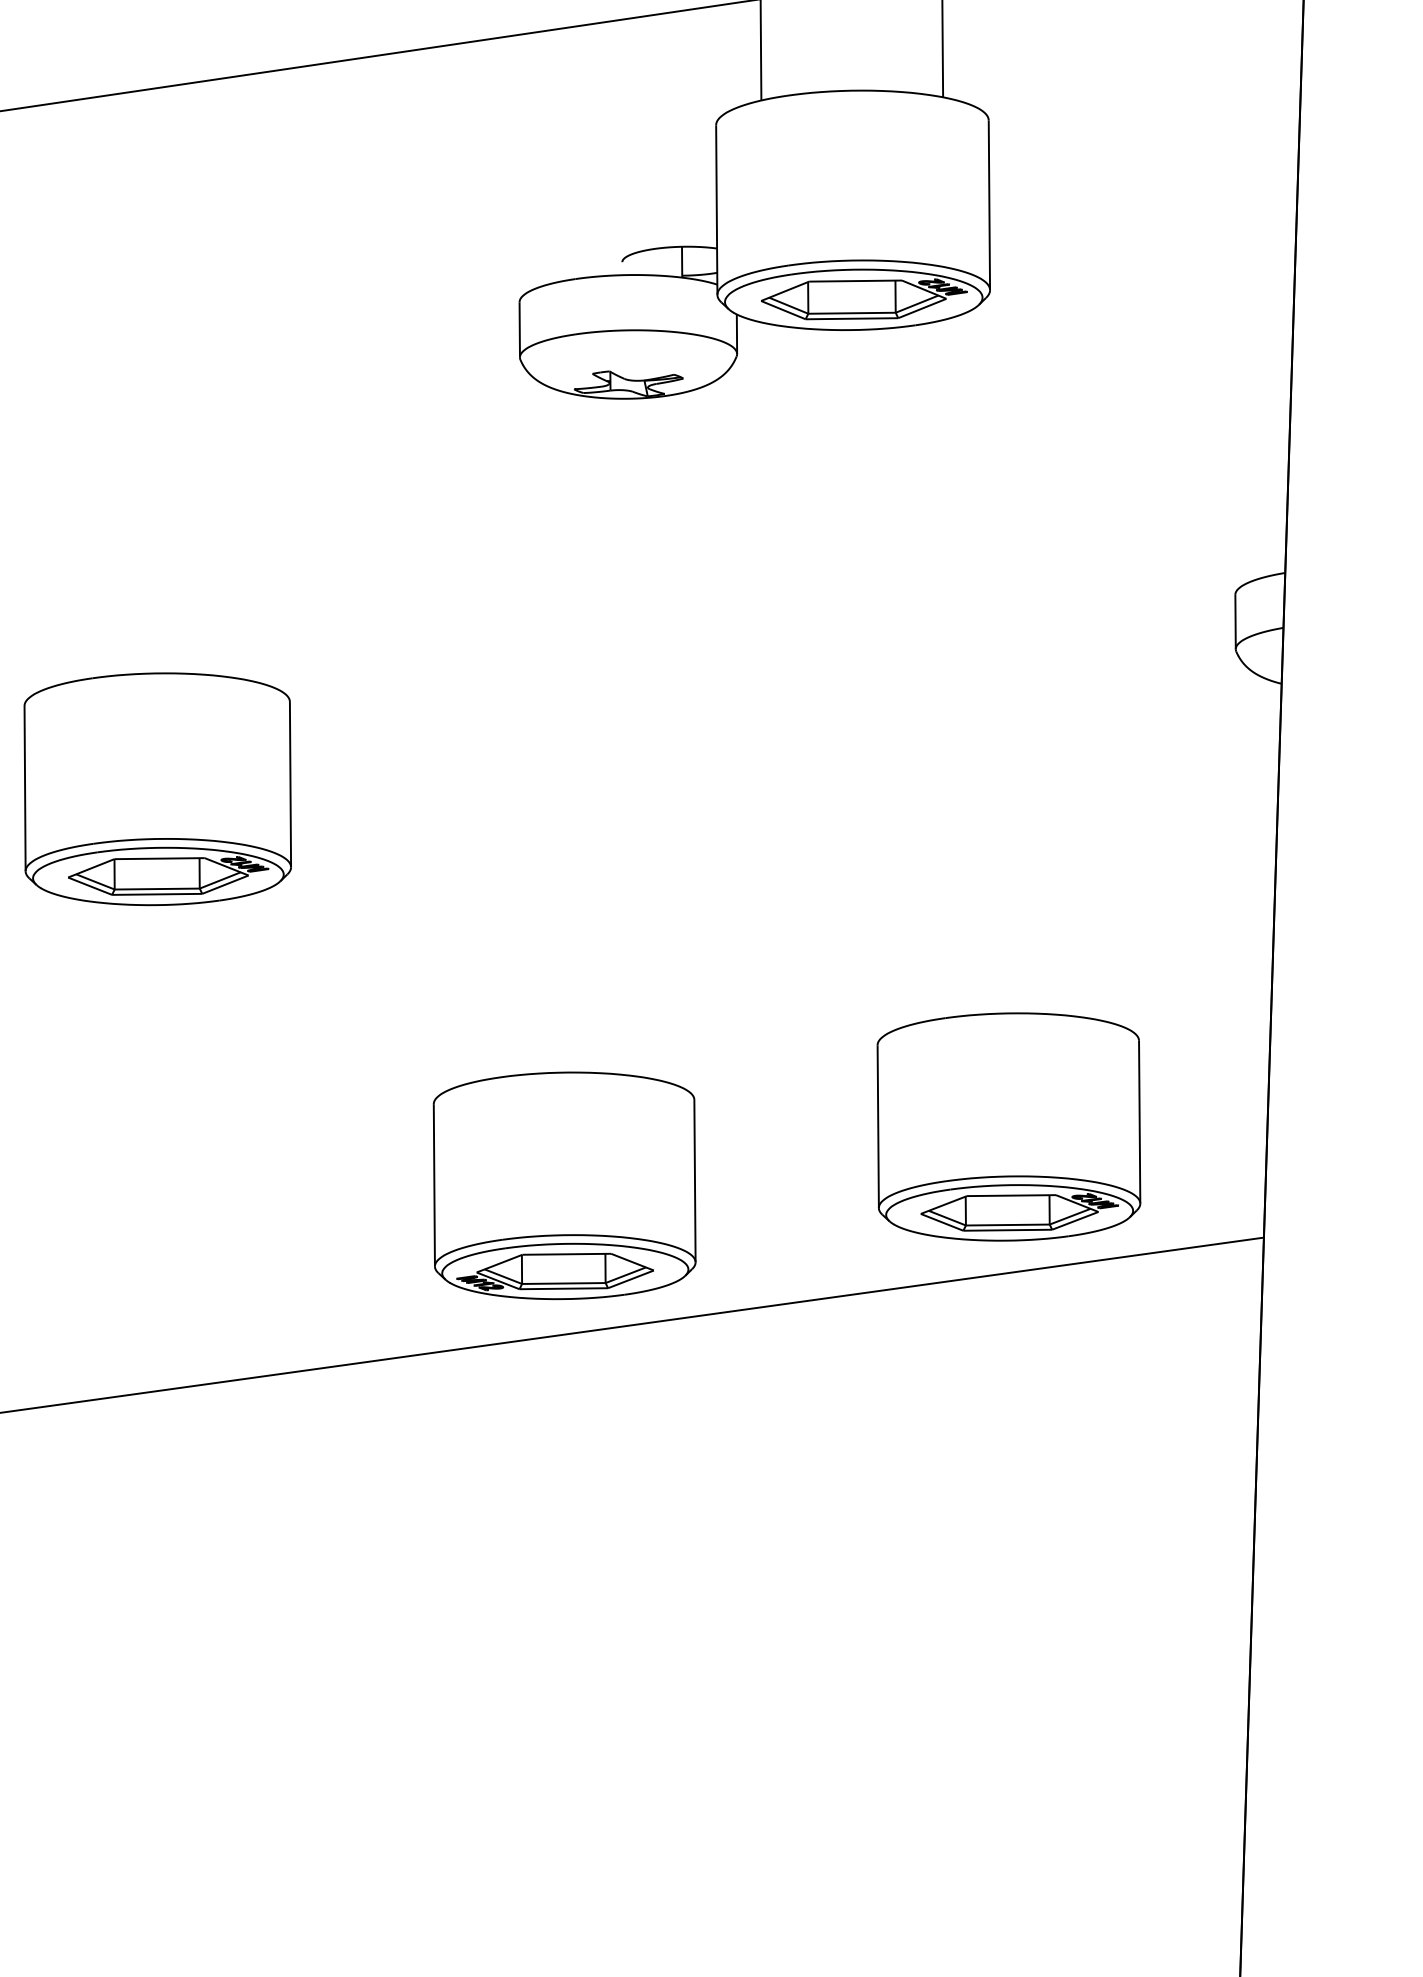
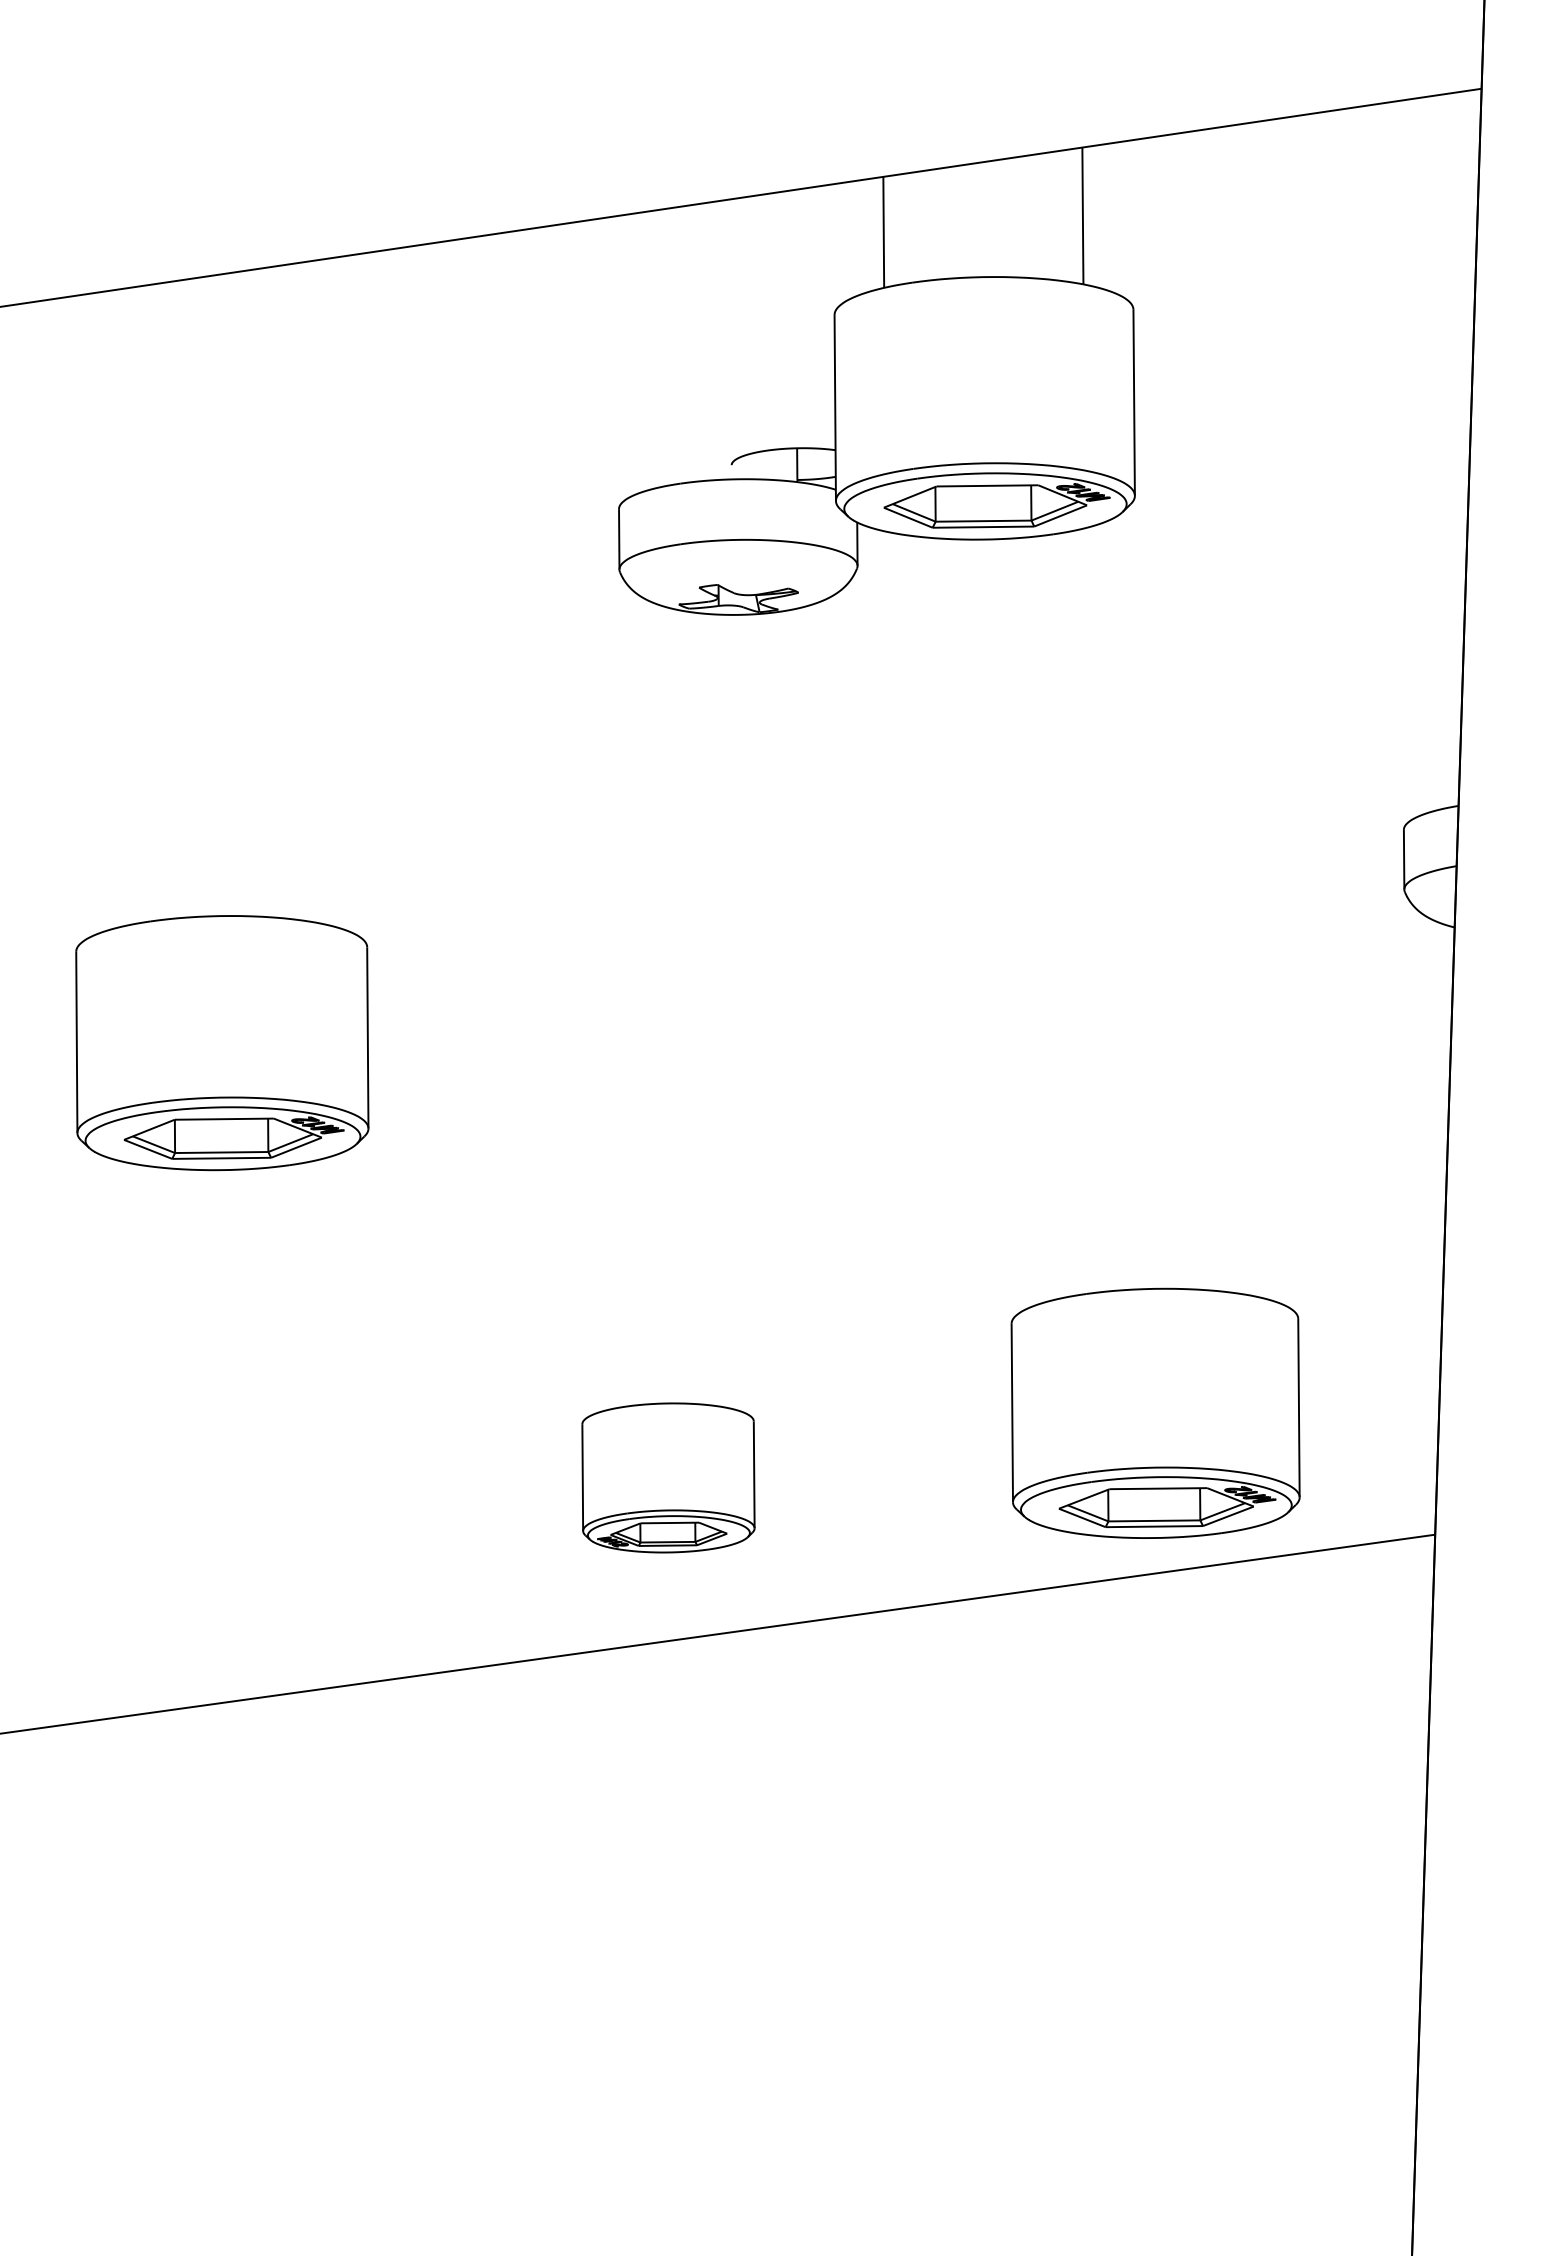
part: (564, 1185) -> (668, 1477), size x0.6

